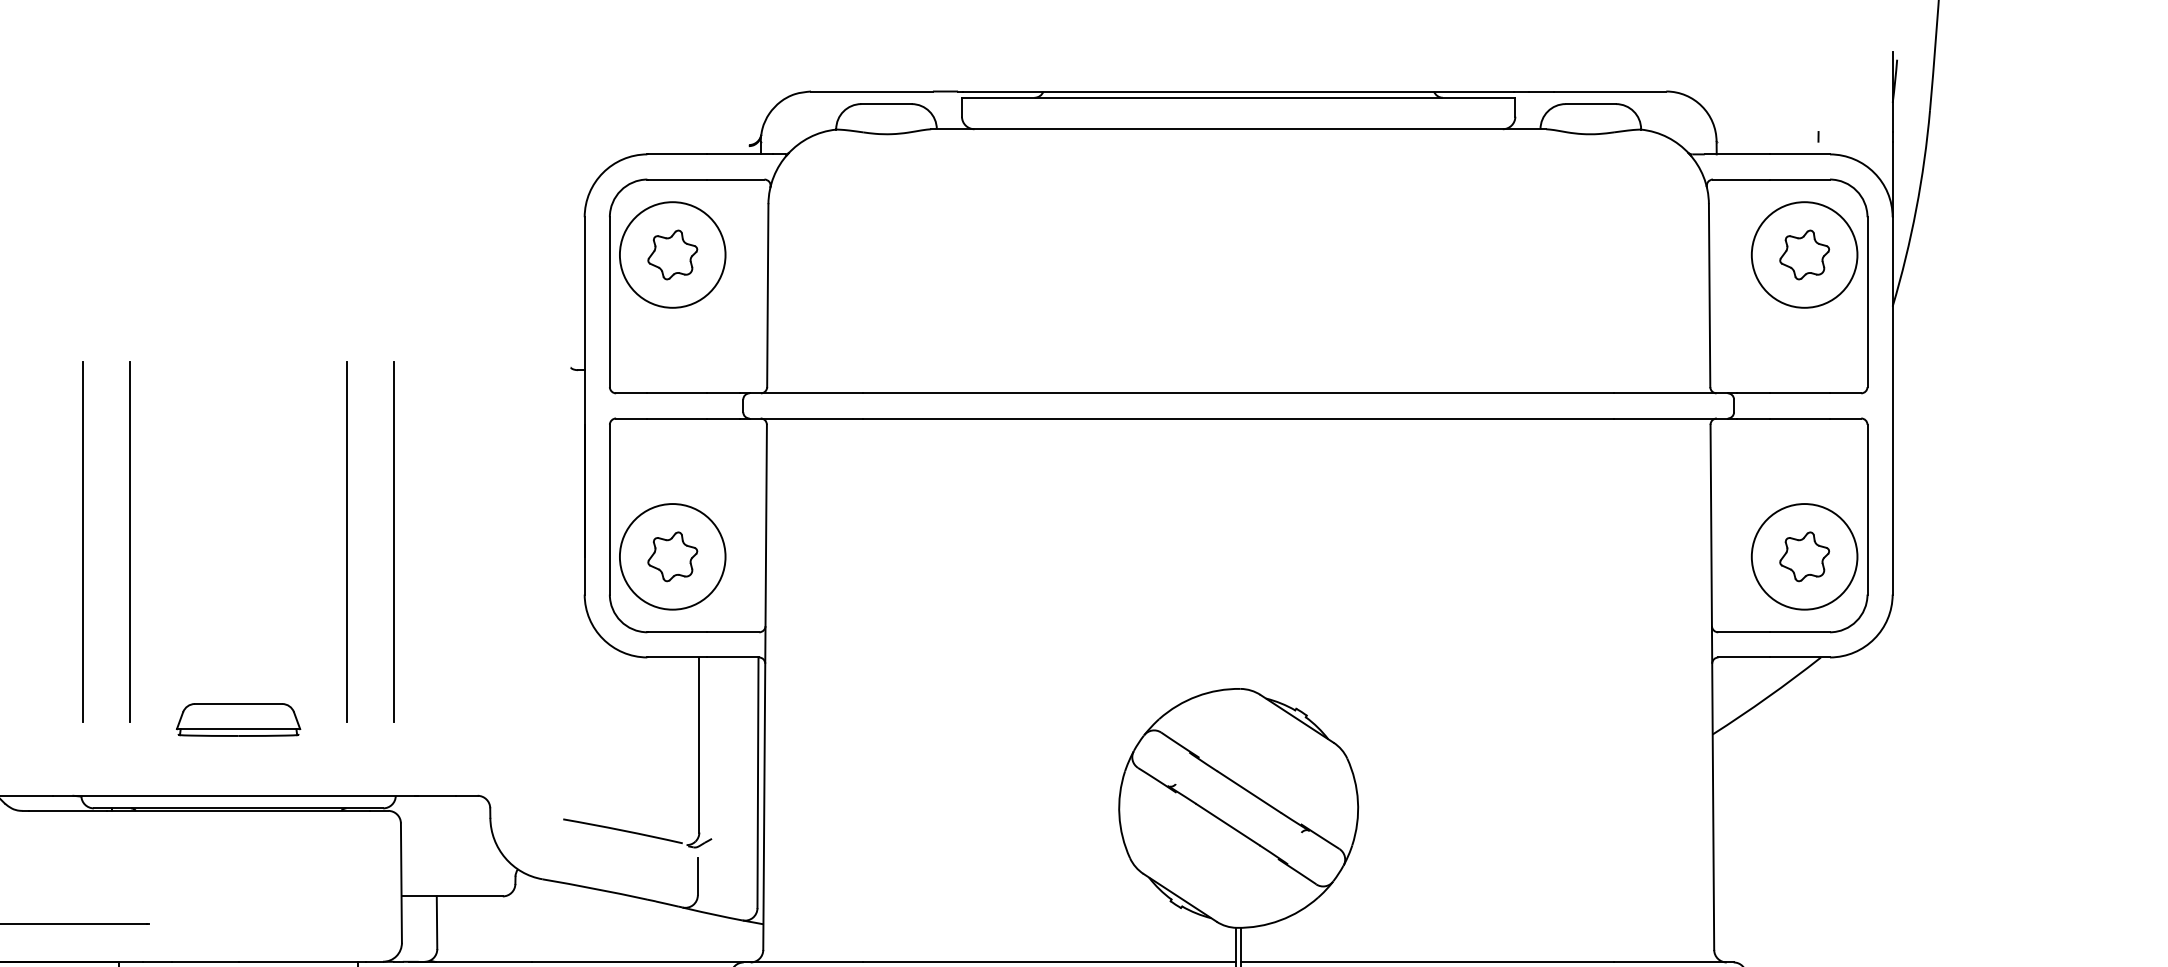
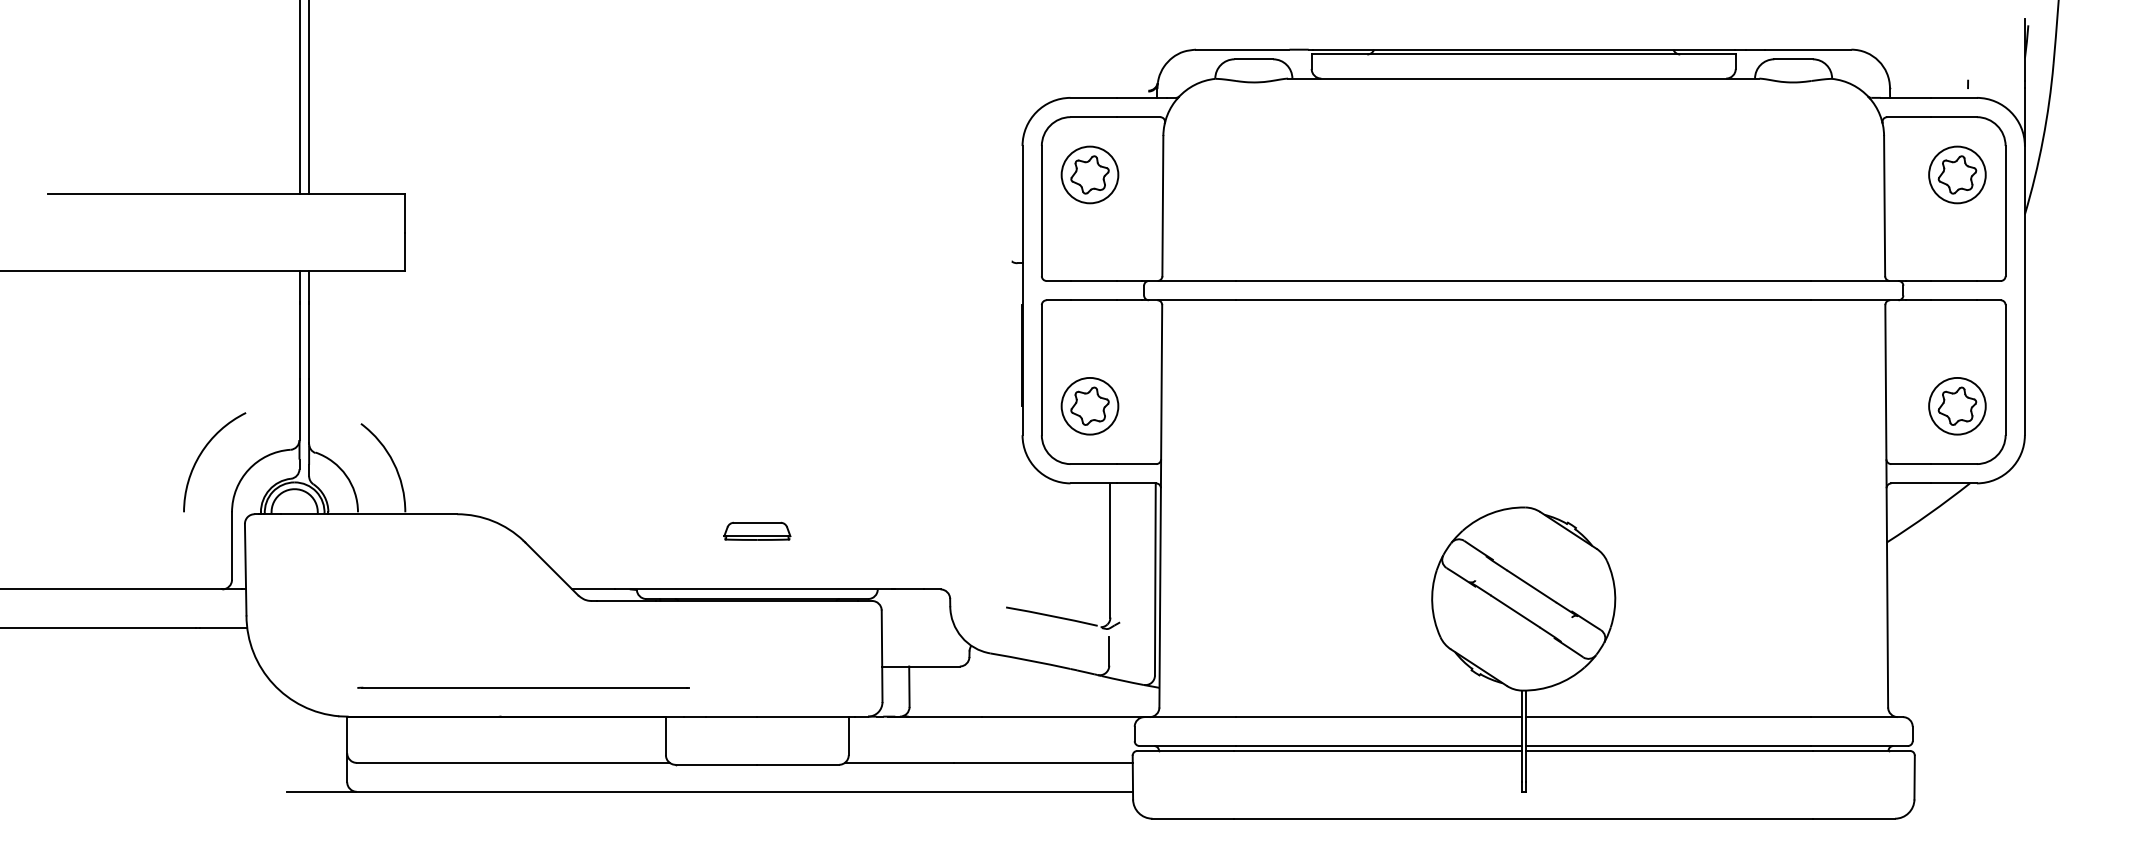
circle: (672, 254) -> (1089, 174), size x0.7
circle: (1803, 254) -> (1956, 174), size x0.7
line: (83, 542) -> (638, 395), removed
line: (129, 542) -> (673, 395), removed
line: (347, 542) -> (840, 395), removed
line: (394, 542) -> (876, 395), removed
circle: (672, 555) -> (1089, 405), size x0.7
circle: (1803, 555) -> (1956, 405), size x0.7
part: (238, 720) -> (757, 531), size x0.7

